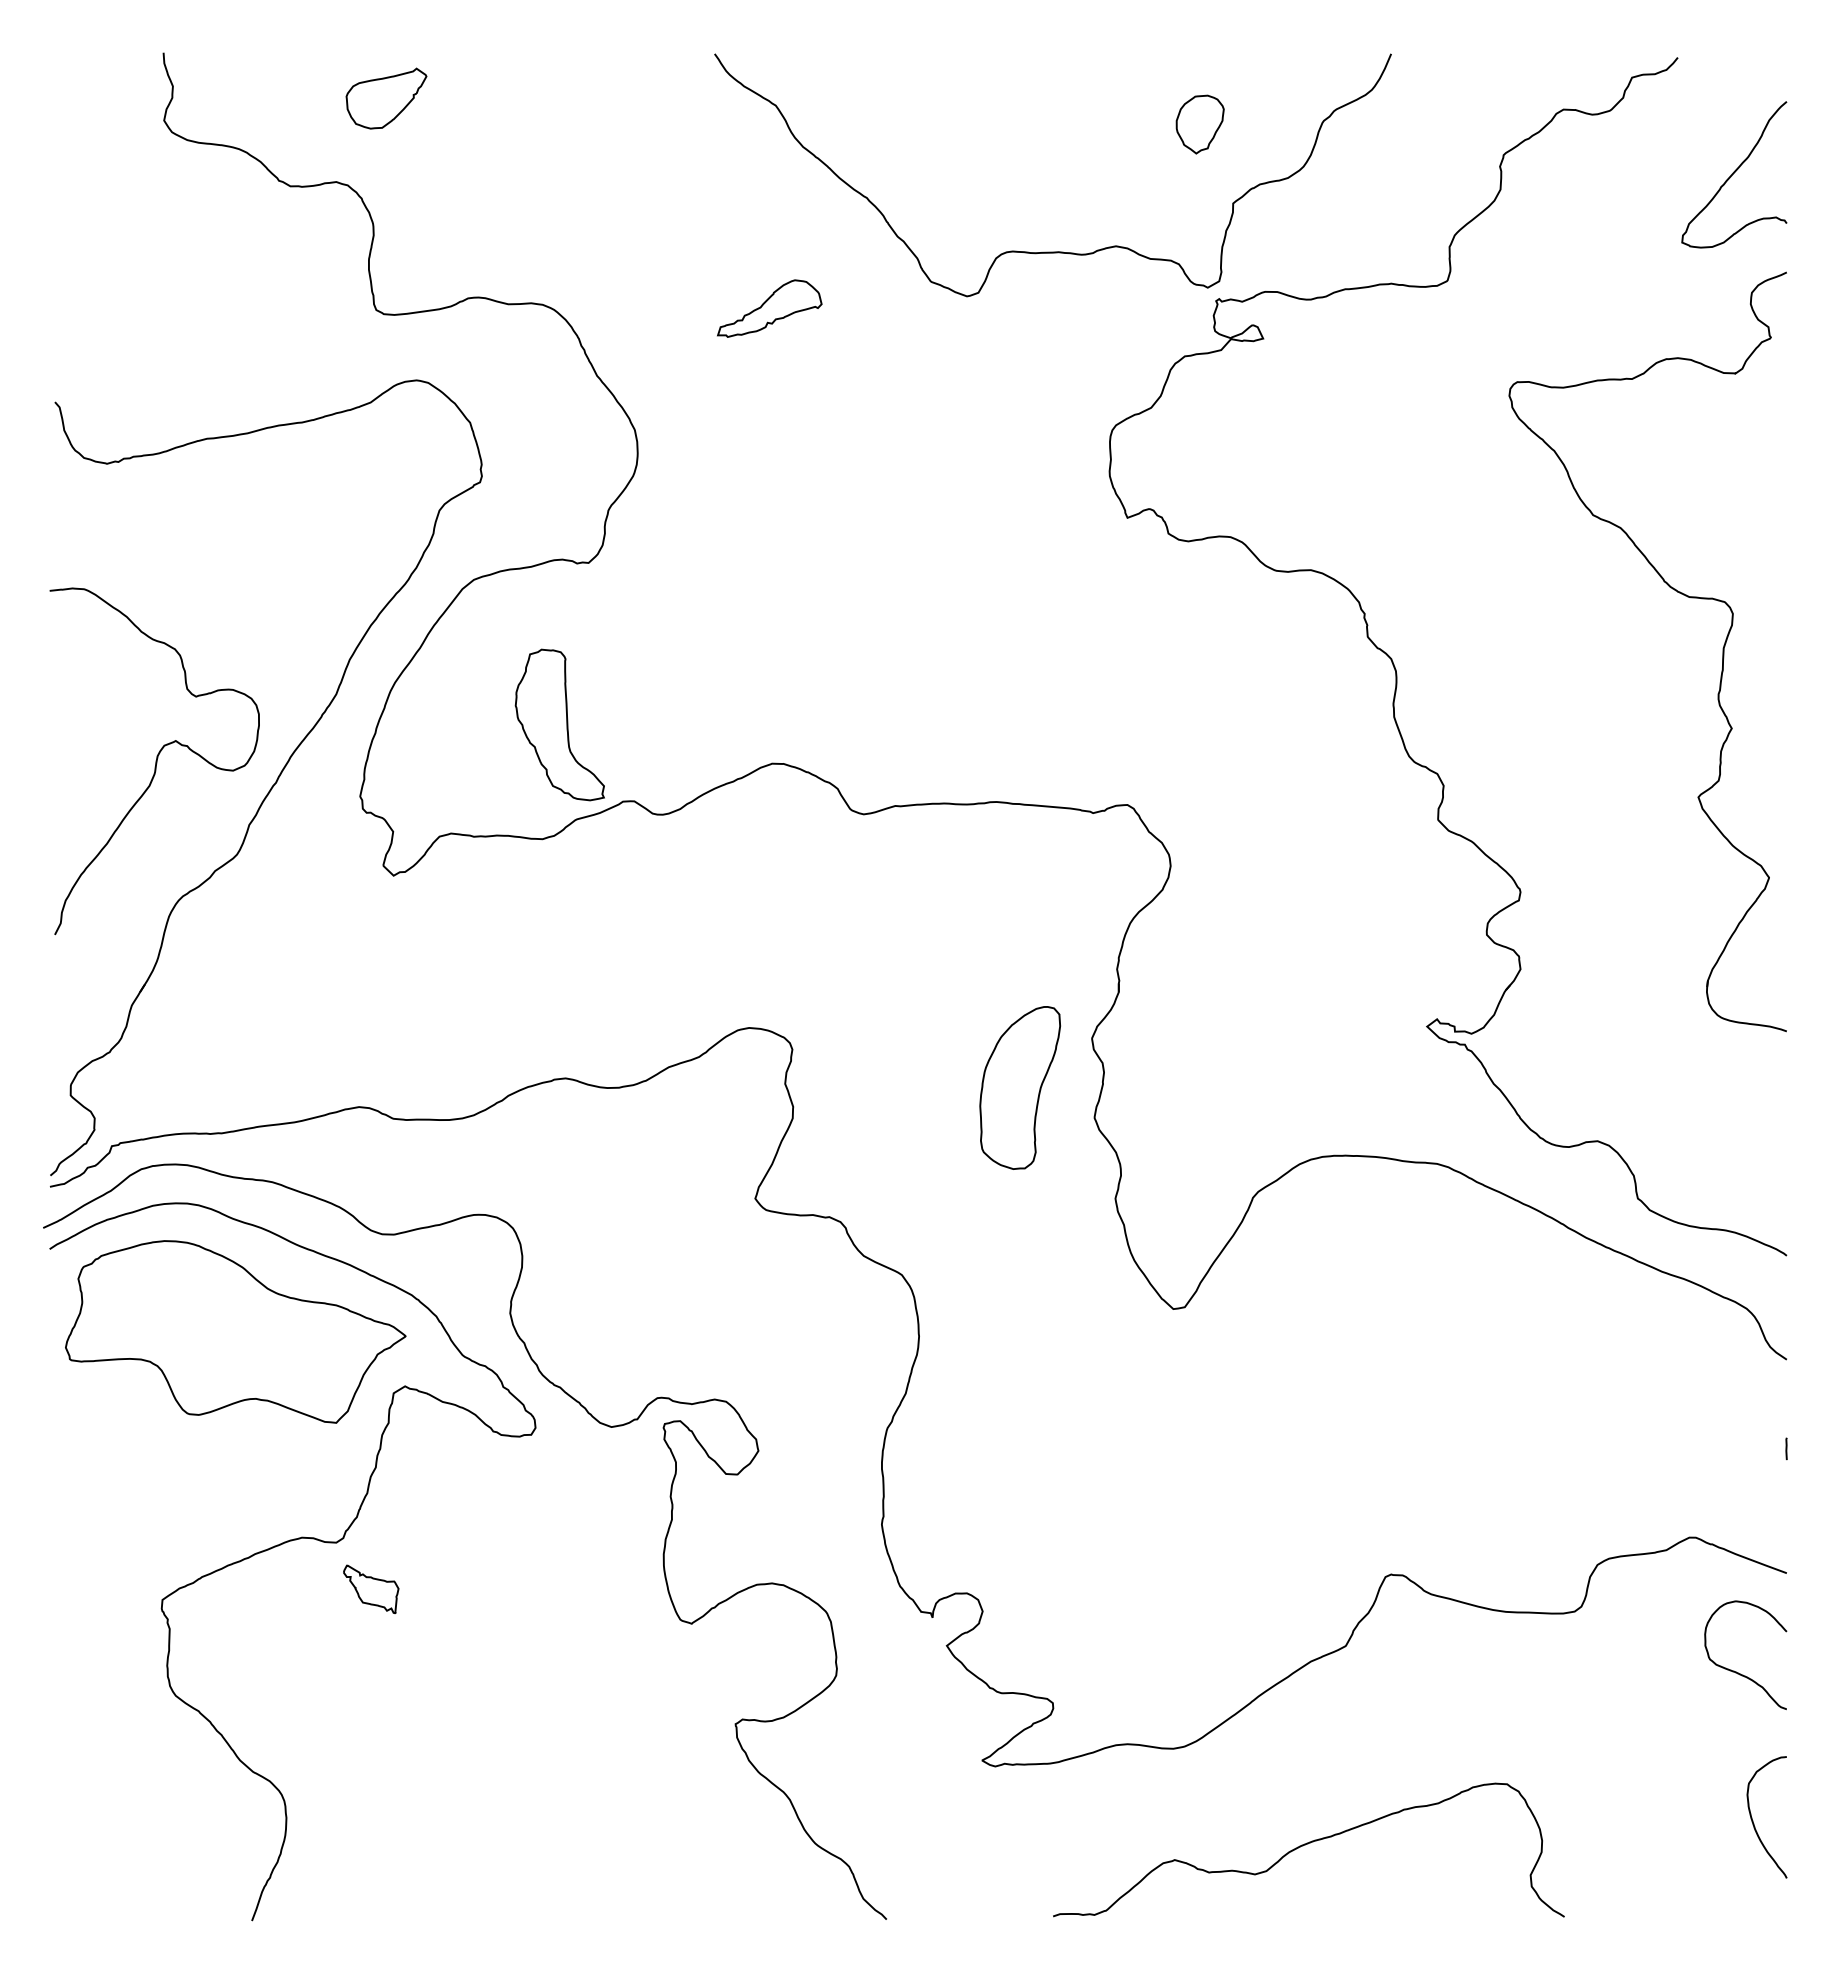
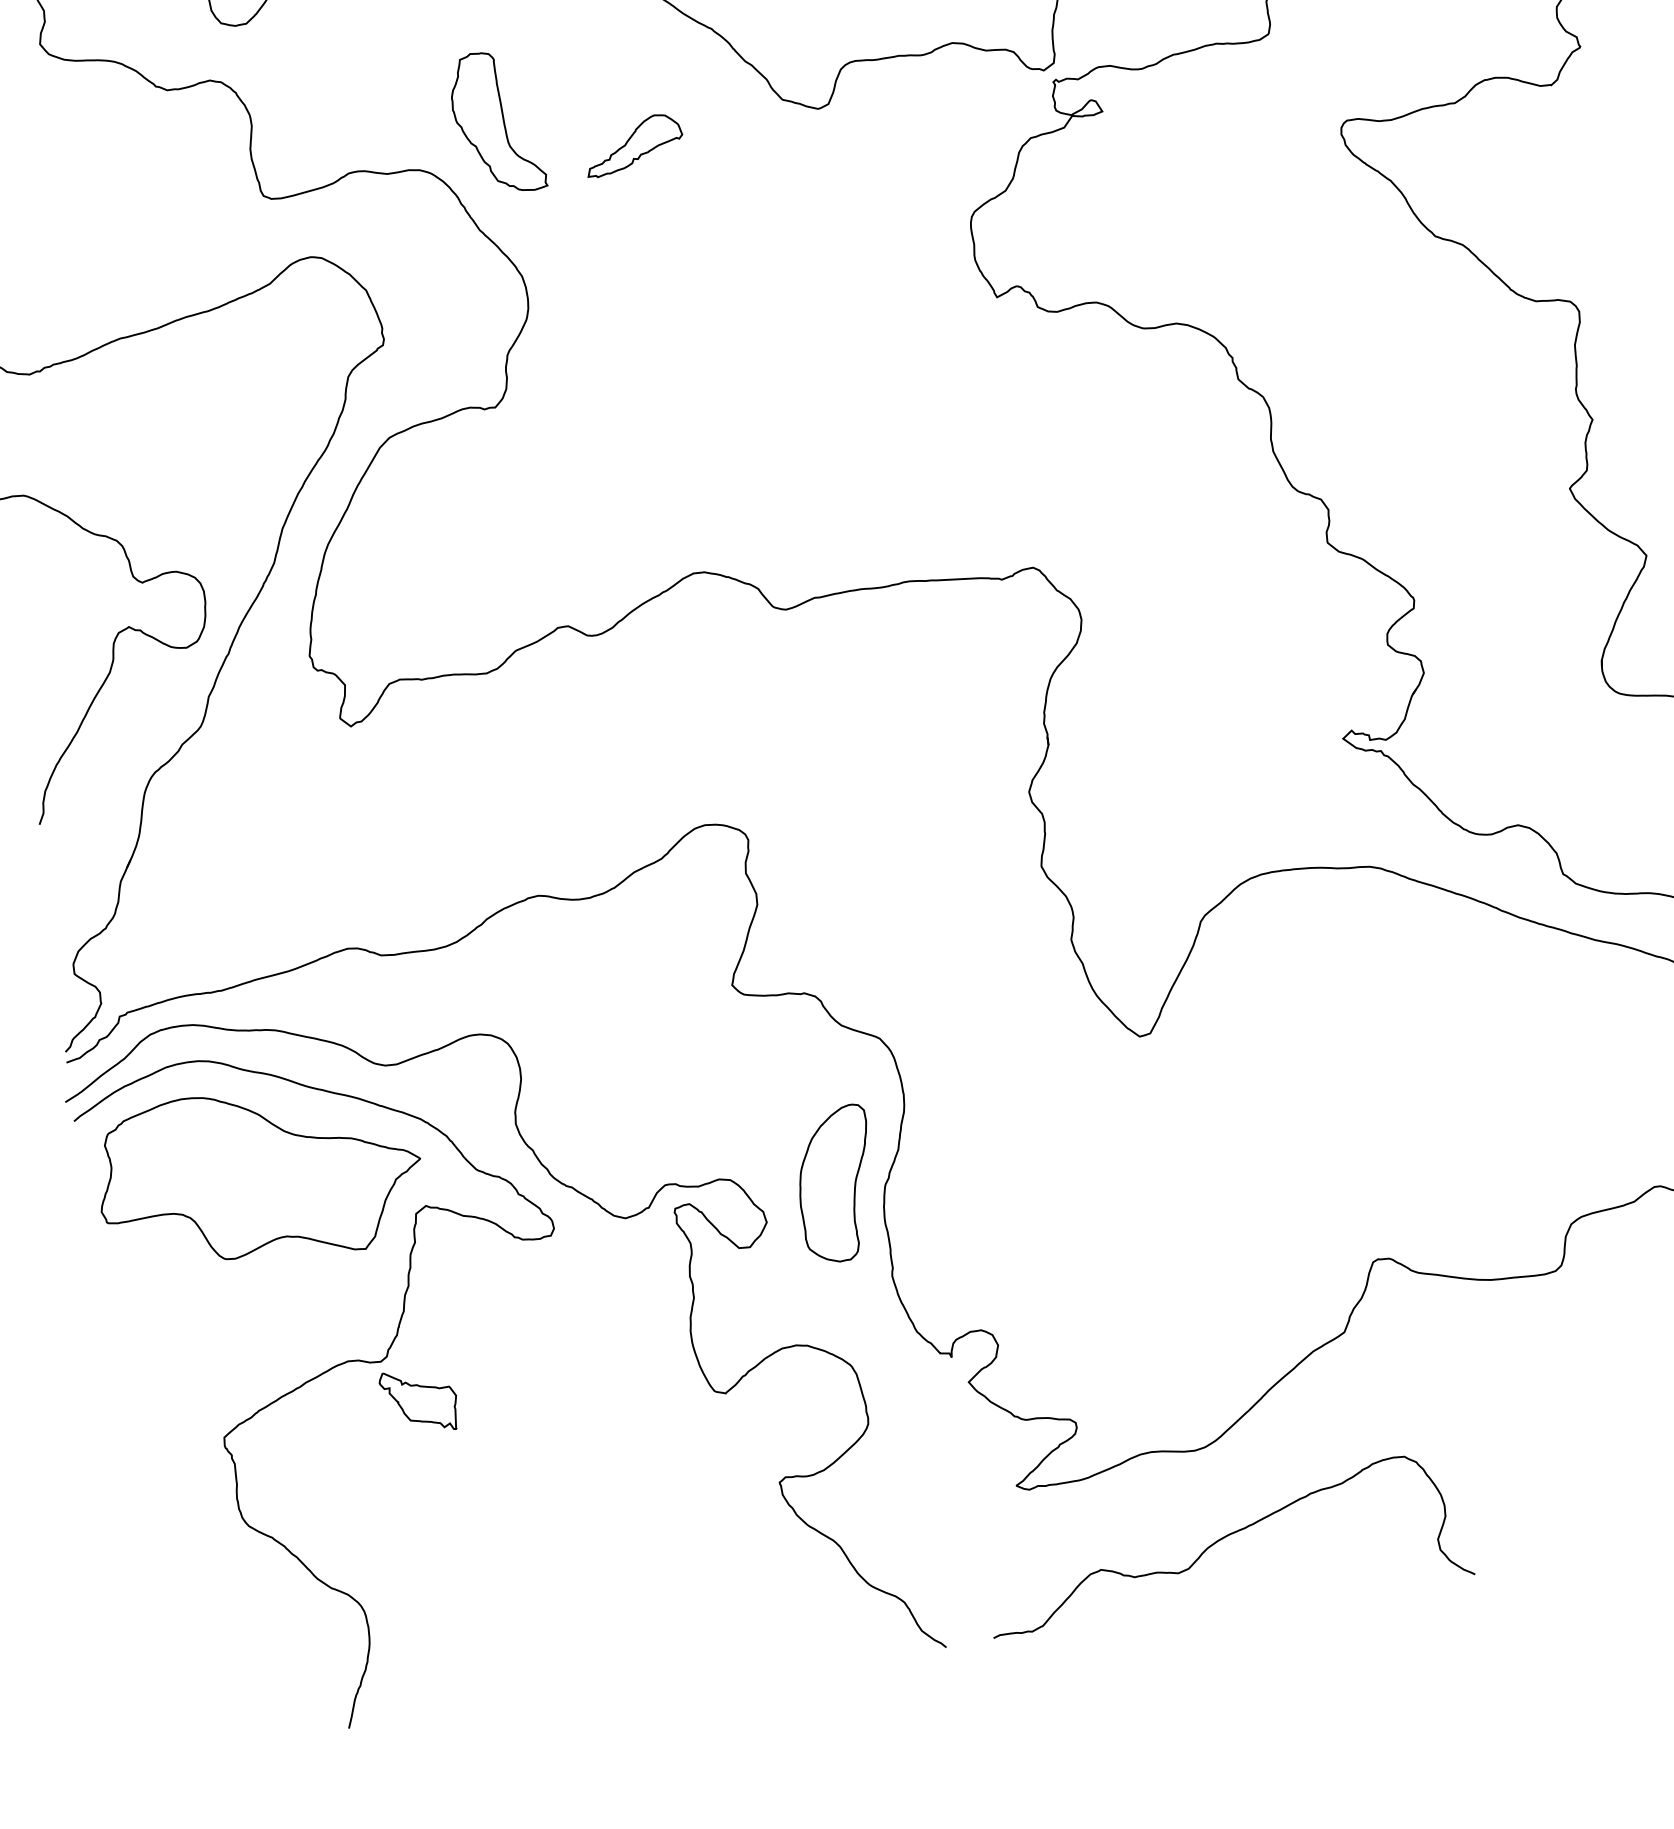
part: (559, 724) -> (496, 122), moved
part: (1019, 1087) -> (835, 1183), moved
part: (371, 1589) -> (419, 1401), size x1.43
curve: (1308, 1844) -> (1224, 1538), moved

